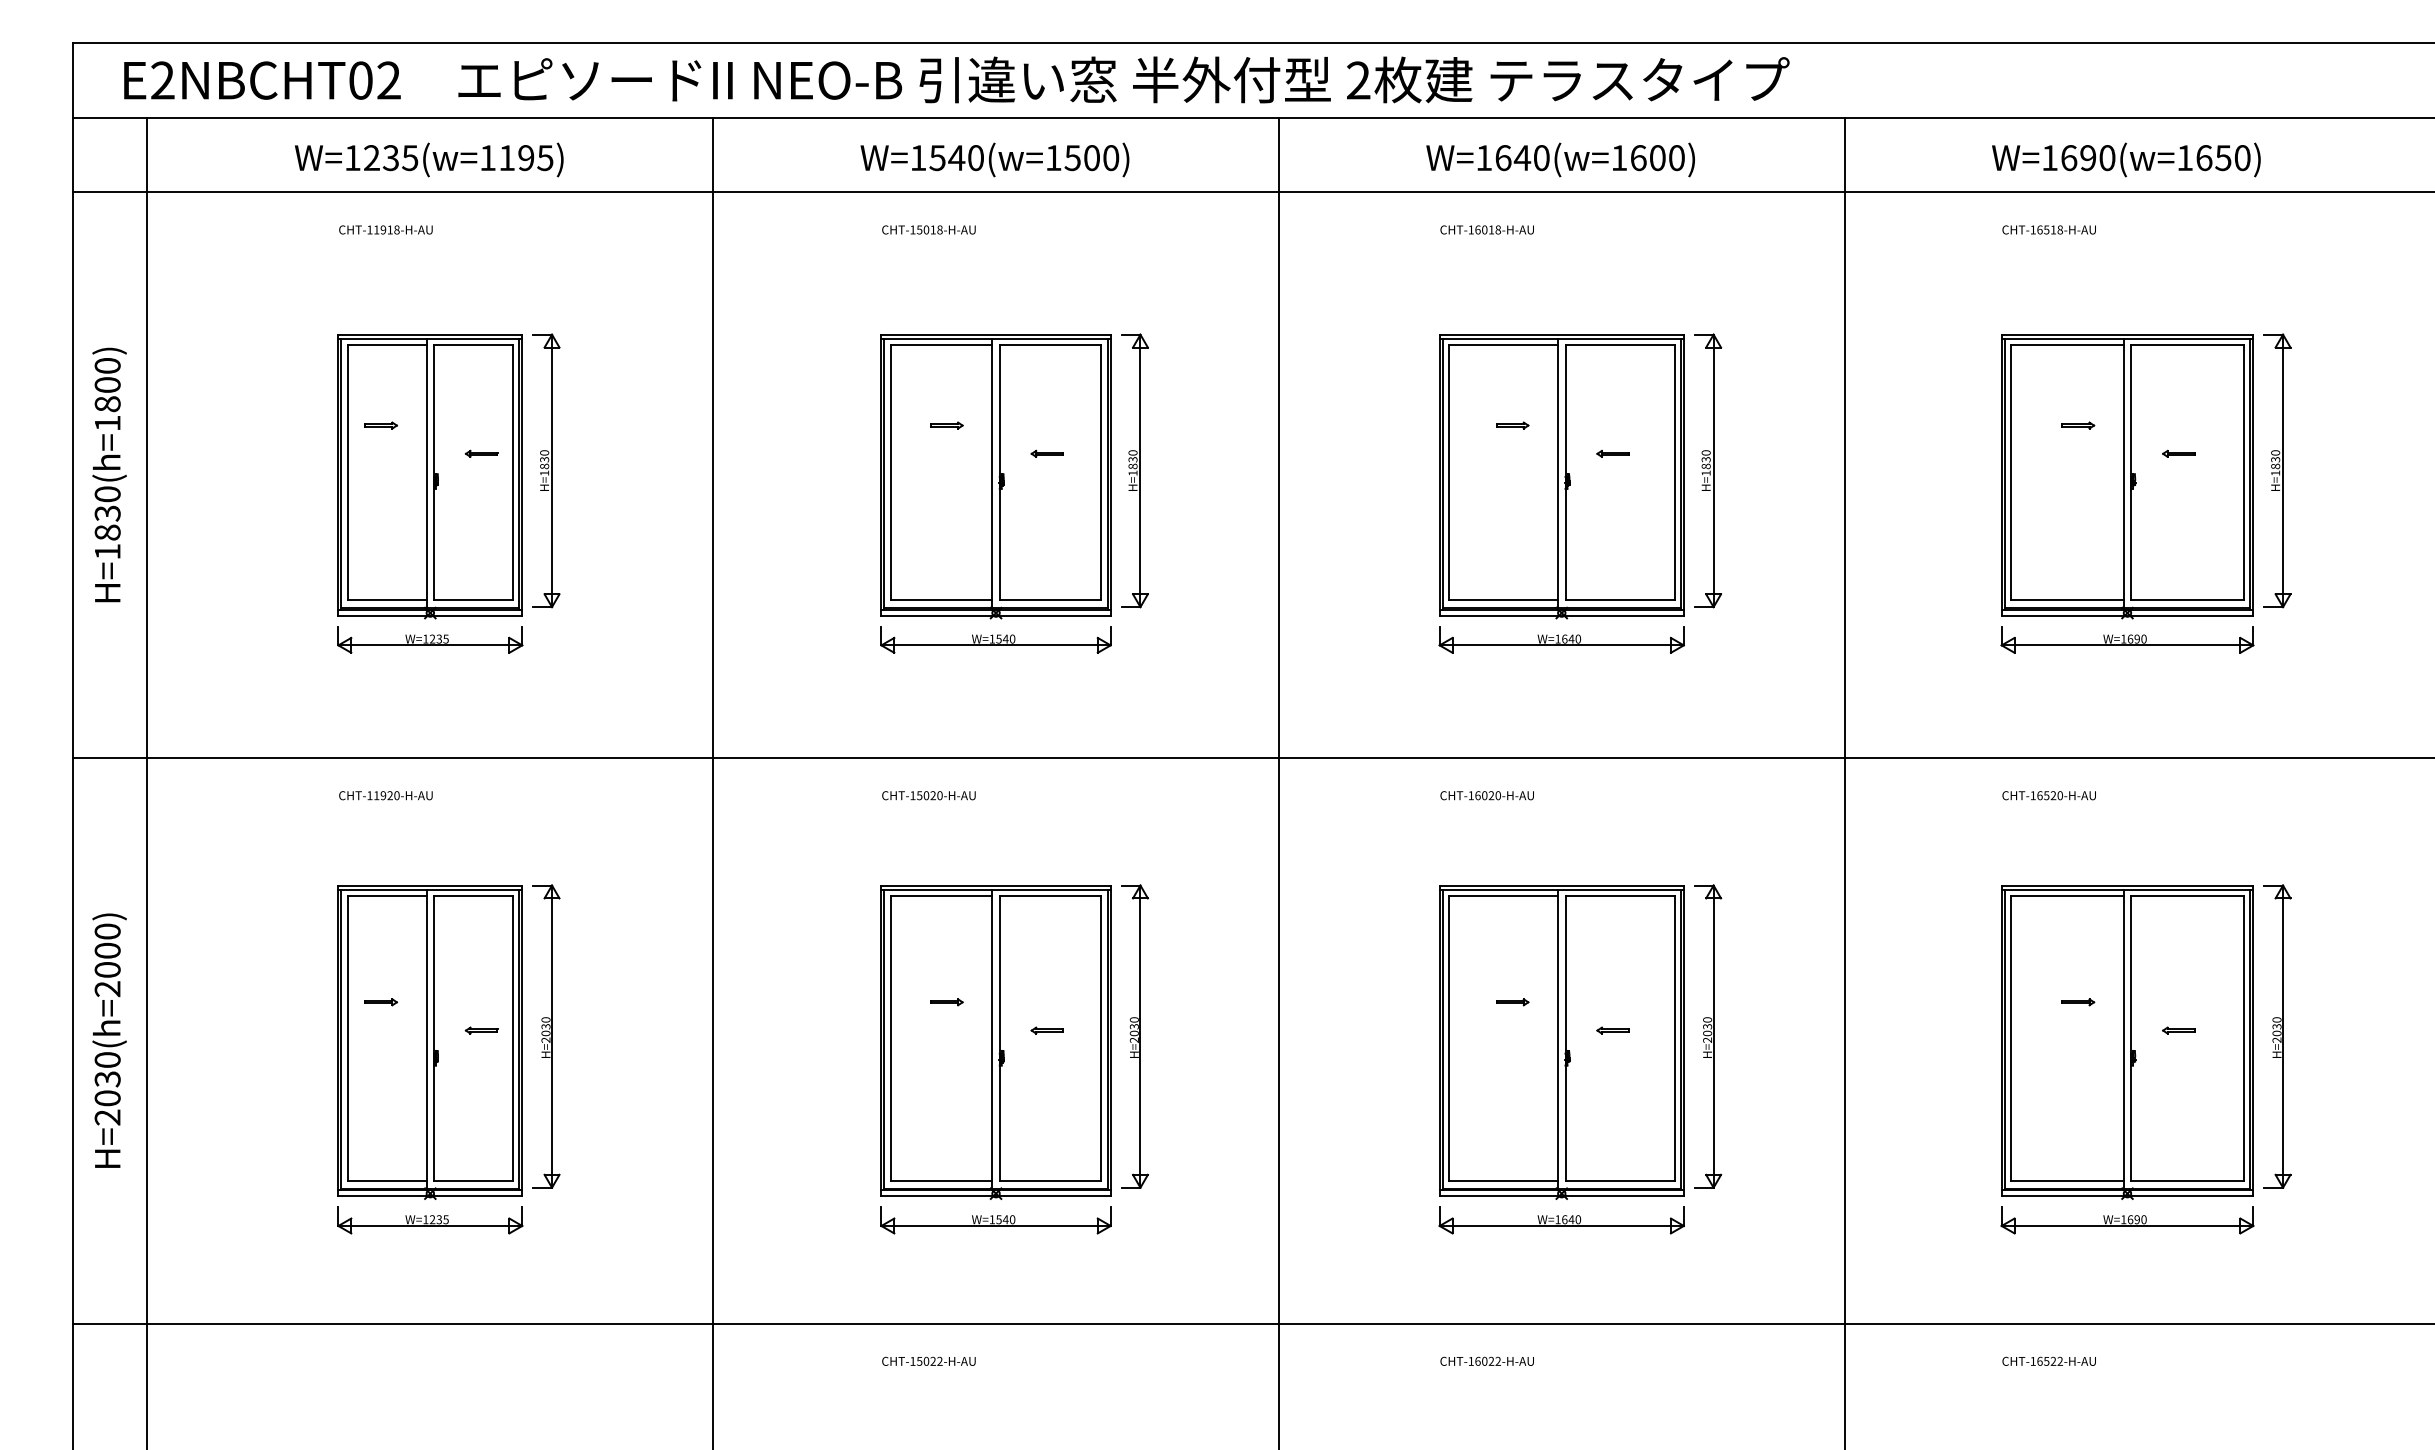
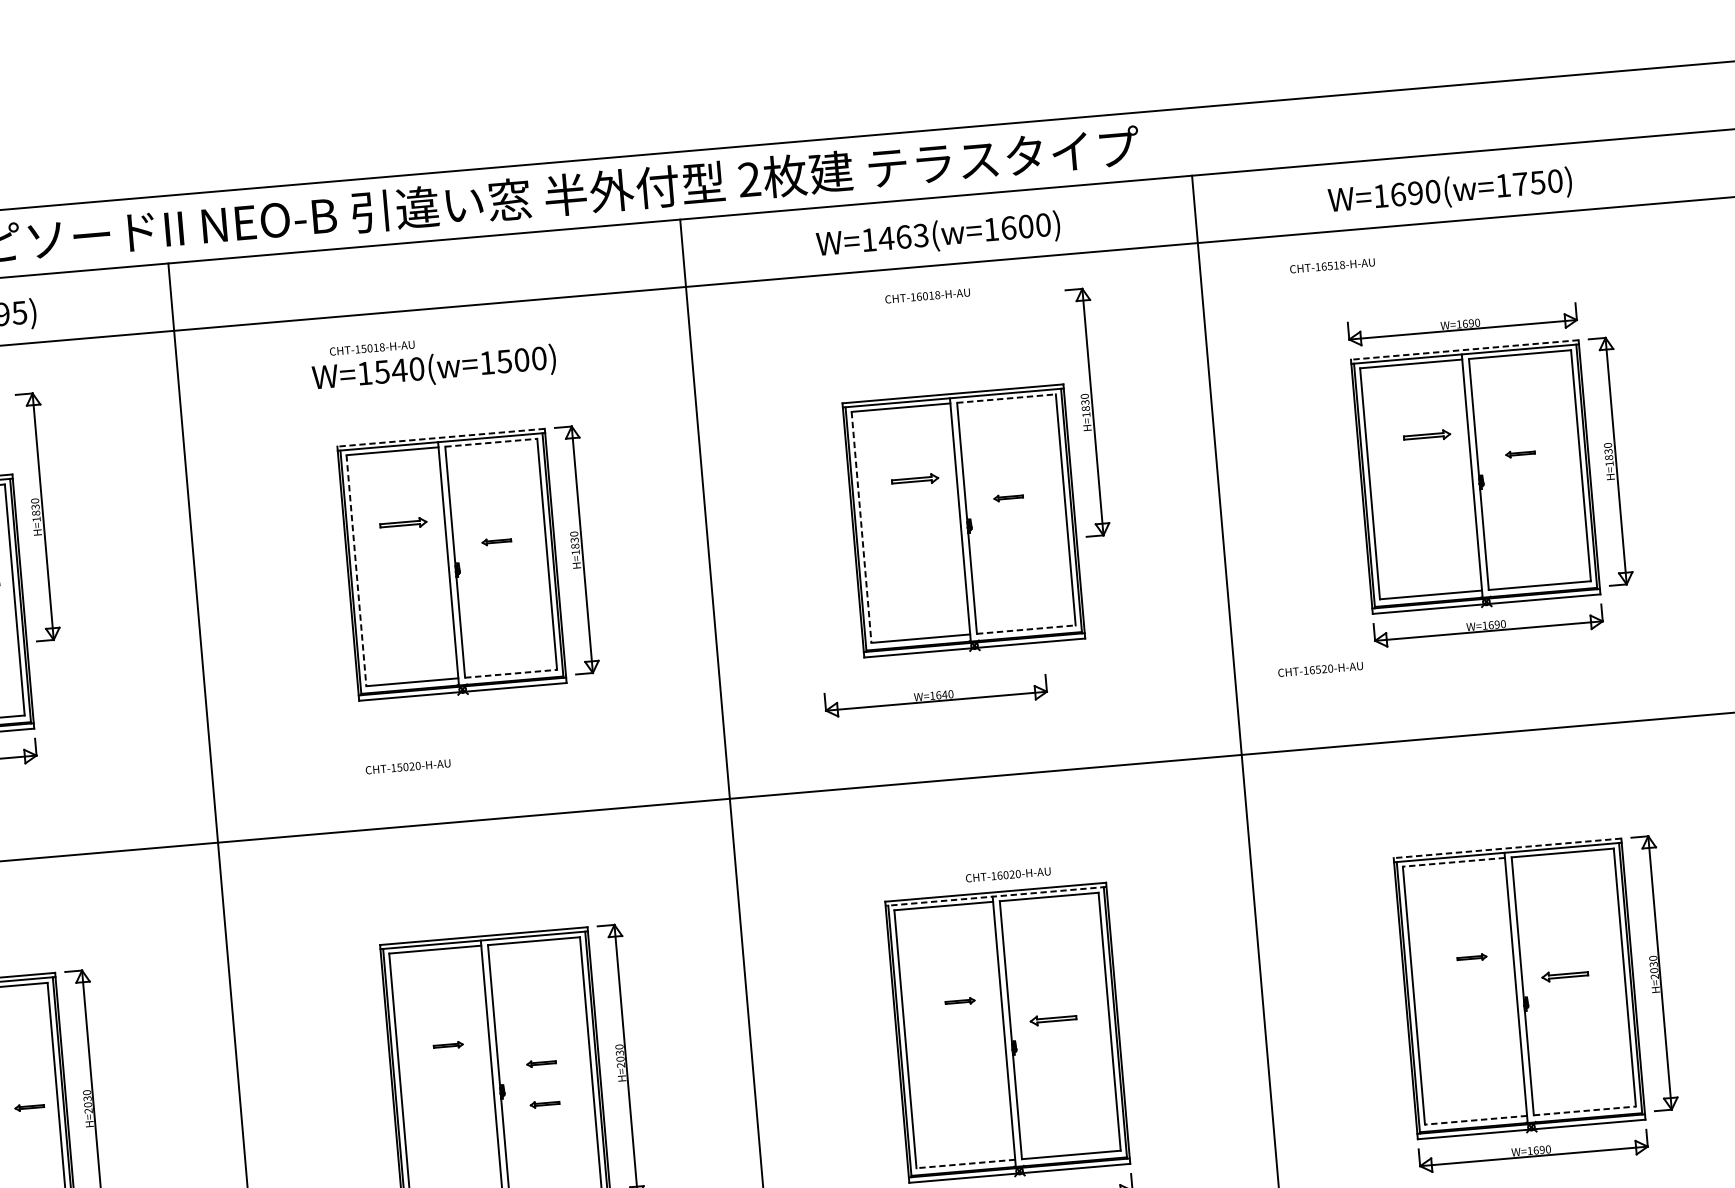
text: (1521, 158) -> (902, 237), W=1640(w=1600) -> W=1463(w=1600)
text: (2204, 158) -> (1520, 184), W=1690(w=1650) -> W=1690(w=1750)
text: (994, 159) -> (433, 368), moved
text: (1486, 229) -> (926, 295), moved
text: (2048, 229) -> (1331, 265), moved
part: (2127, 306) -> (1462, 324), added
line: (996, 334) -> (441, 437), solid -> dashed
line: (2127, 334) -> (1464, 349), solid -> dashed
line: (1050, 344) -> (491, 442), solid -> dashed
line: (1620, 344) -> (1006, 398), solid -> dashed
part: (946, 425) -> (403, 523), size x1.6
part: (1512, 425) -> (915, 479), size x1.6
part: (2078, 425) -> (1427, 435), size x1.6
part: (546, 470) -> (38, 516), moved
part: (1708, 470) -> (1088, 412), moved
line: (890, 472) -> (356, 570), solid -> dashed
line: (1448, 472) -> (861, 527), solid -> dashed
line: (1050, 600) -> (510, 674), solid -> dashed
line: (1620, 600) -> (1026, 629), solid -> dashed
part: (995, 639) -> (464, 713), removed
part: (1561, 639) -> (935, 695), moved
text: (928, 795) -> (407, 766), moved
text: (1486, 795) -> (1007, 874), moved
text: (2048, 795) -> (1319, 669), moved
line: (2127, 885) -> (1507, 848), solid -> dashed
line: (1561, 890) -> (995, 896), solid -> dashed
line: (2066, 895) -> (1453, 862), solid -> dashed
part: (1612, 1030) -> (1052, 1019), size x1.6
part: (2178, 1030) -> (1564, 975), size x1.6
part: (1708, 1036) -> (1140, 1017), removed
part: (1046, 1075) -> (544, 1104), added
line: (1503, 1180) -> (965, 1163), solid -> dashed
line: (2066, 1180) -> (1475, 1119), solid -> dashed
line: (2188, 1180) -> (1585, 1110), solid -> dashed

